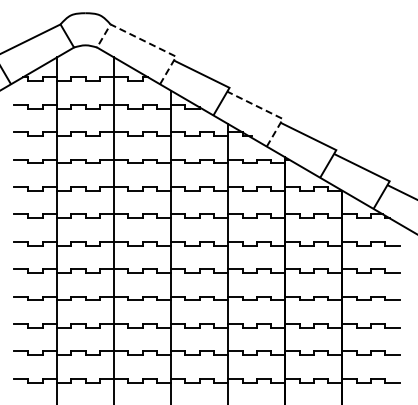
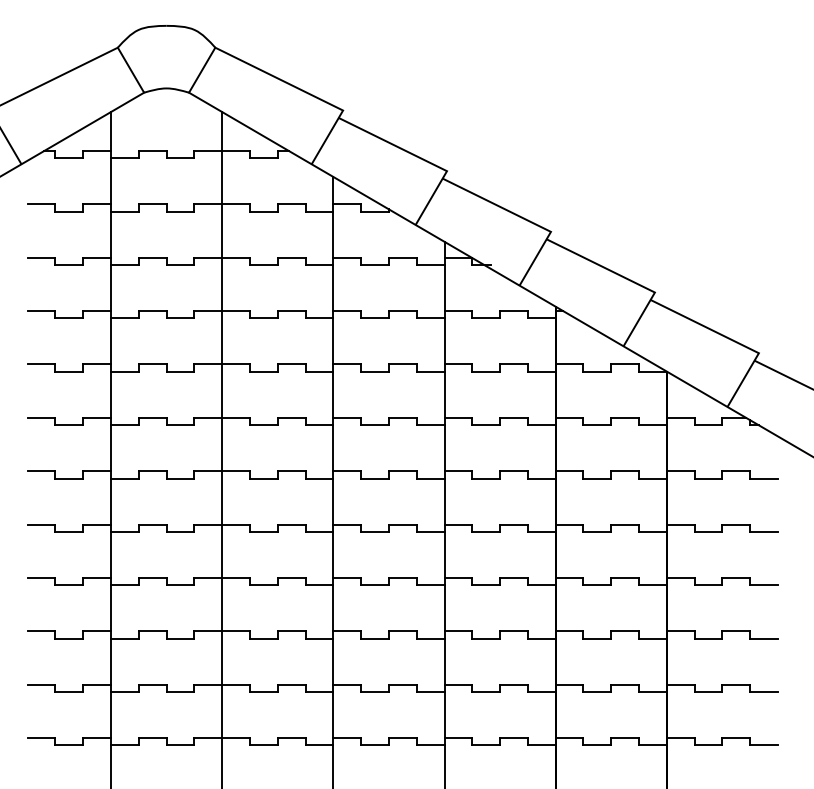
line: (145, 41) -> (283, 80), dashed -> solid
line: (269, 112) -> (524, 219), dashed -> solid

